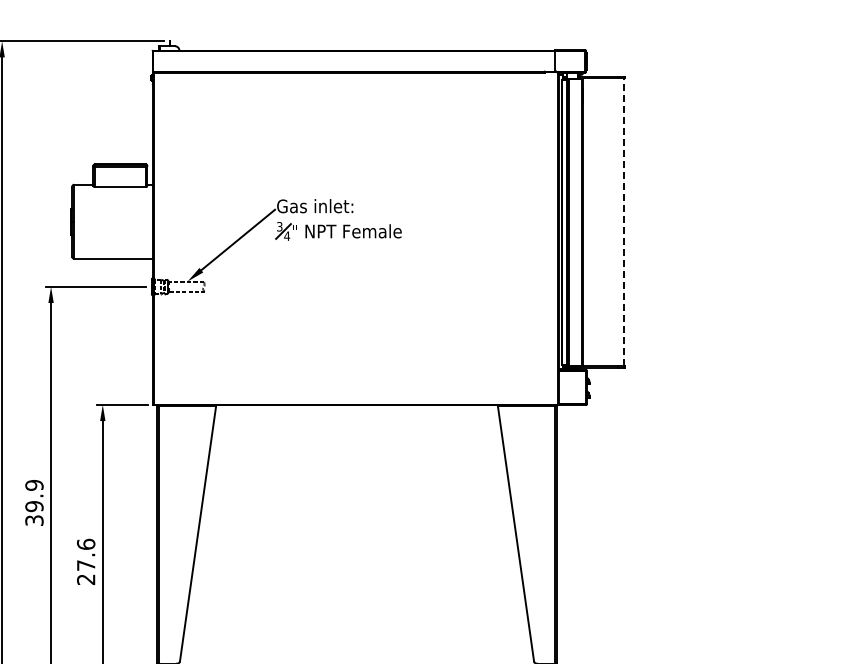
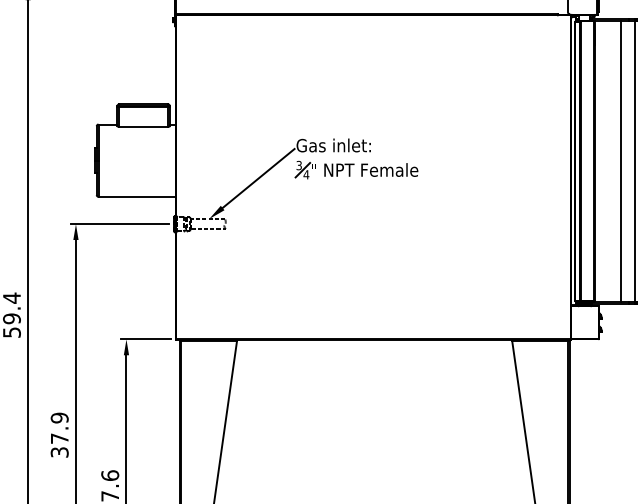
line: (624, 221) -> (635, 160), dashed -> solid
line: (609, 222) -> (621, 161), added
text: (34, 506) -> (59, 438), 39.9 -> 37.9

